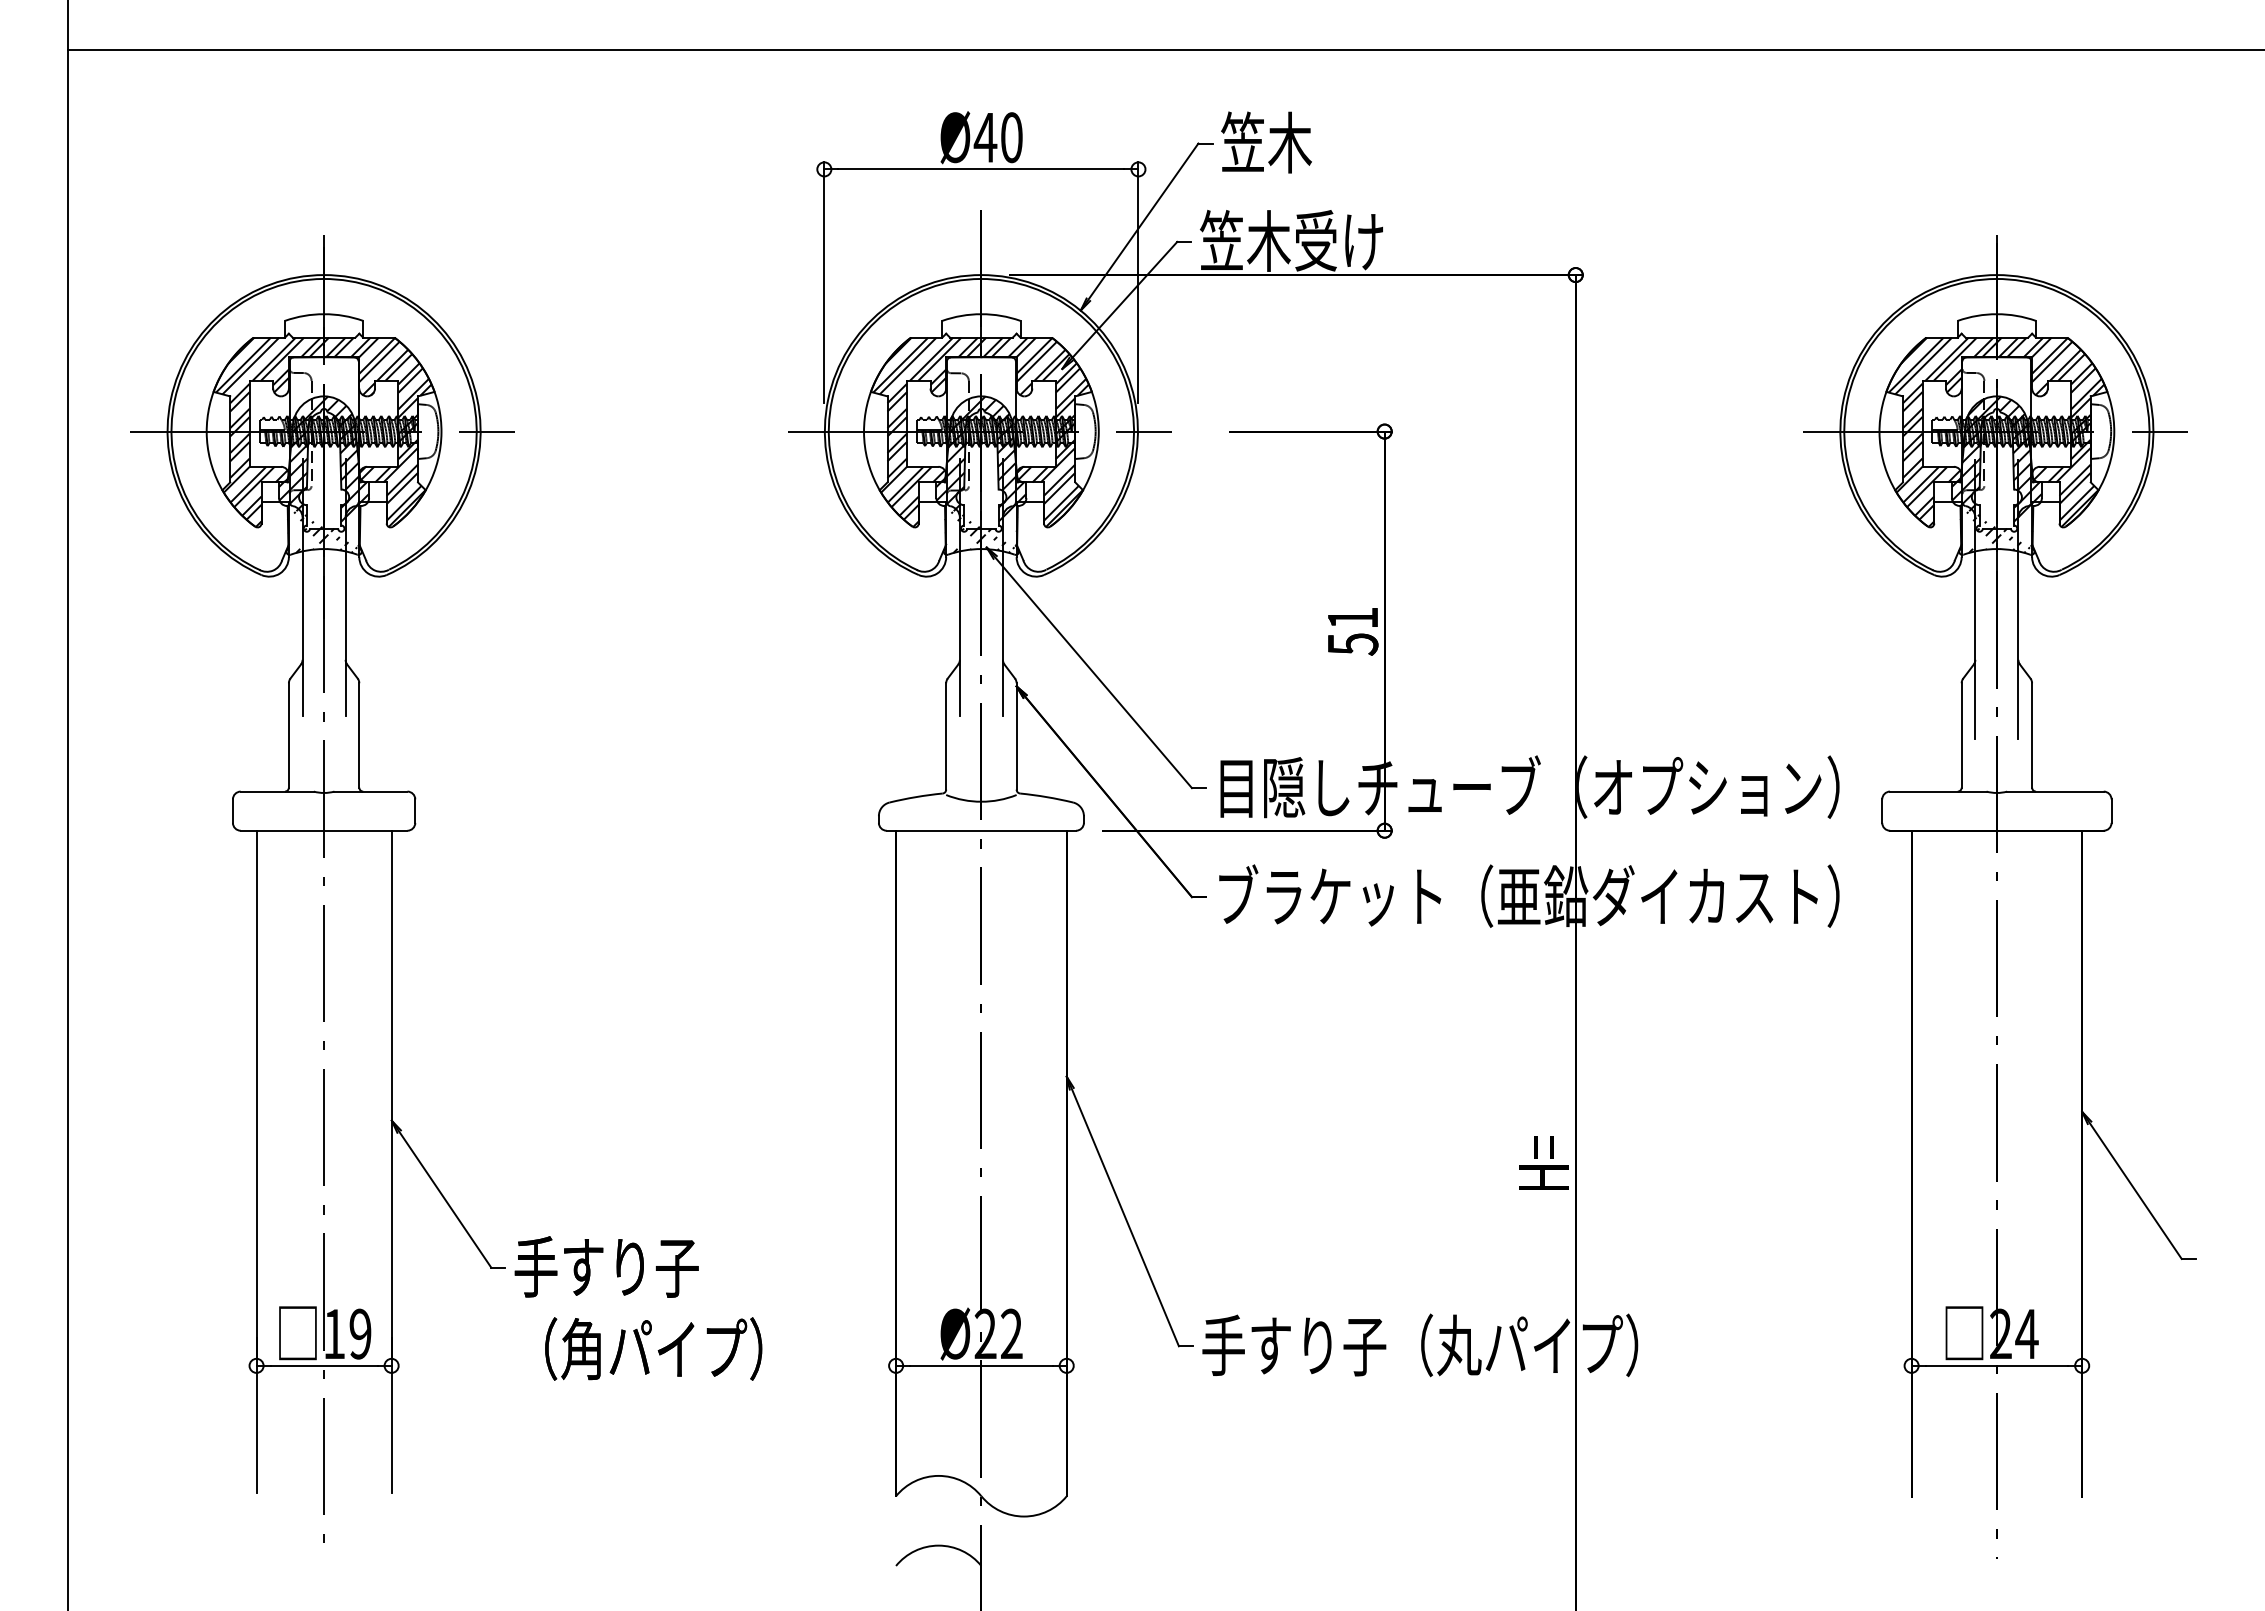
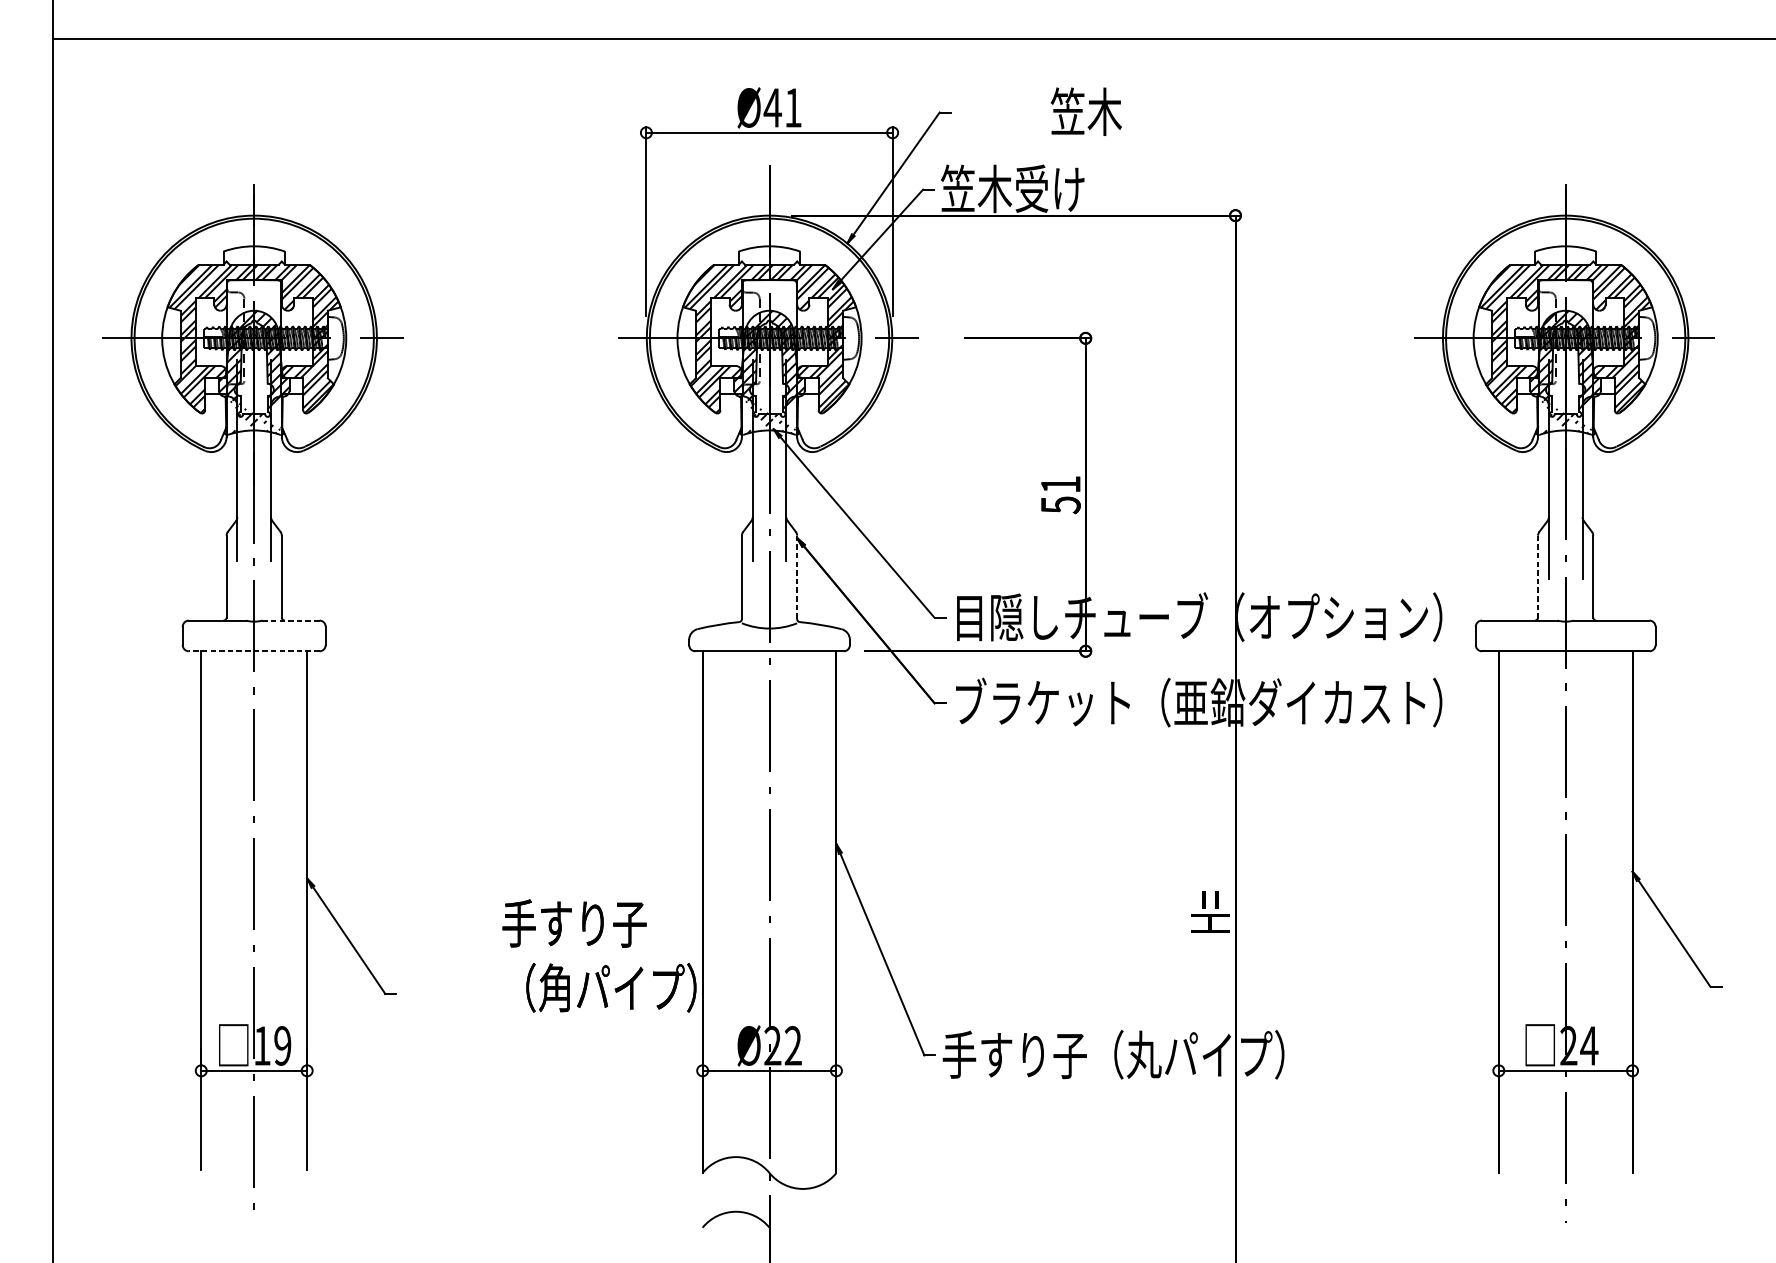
text: (1011, 137) -> (793, 107), Ø40 -> Ø41
text: (1266, 142) -> (1086, 111), moved
line: (1961, 735) -> (1537, 576), solid -> dashed
line: (1016, 736) -> (797, 577), solid -> dashed
line: (370, 791) -> (290, 620), solid -> dashed
line: (323, 830) -> (253, 651), solid -> dashed
text: (638, 1308) -> (599, 956), moved

